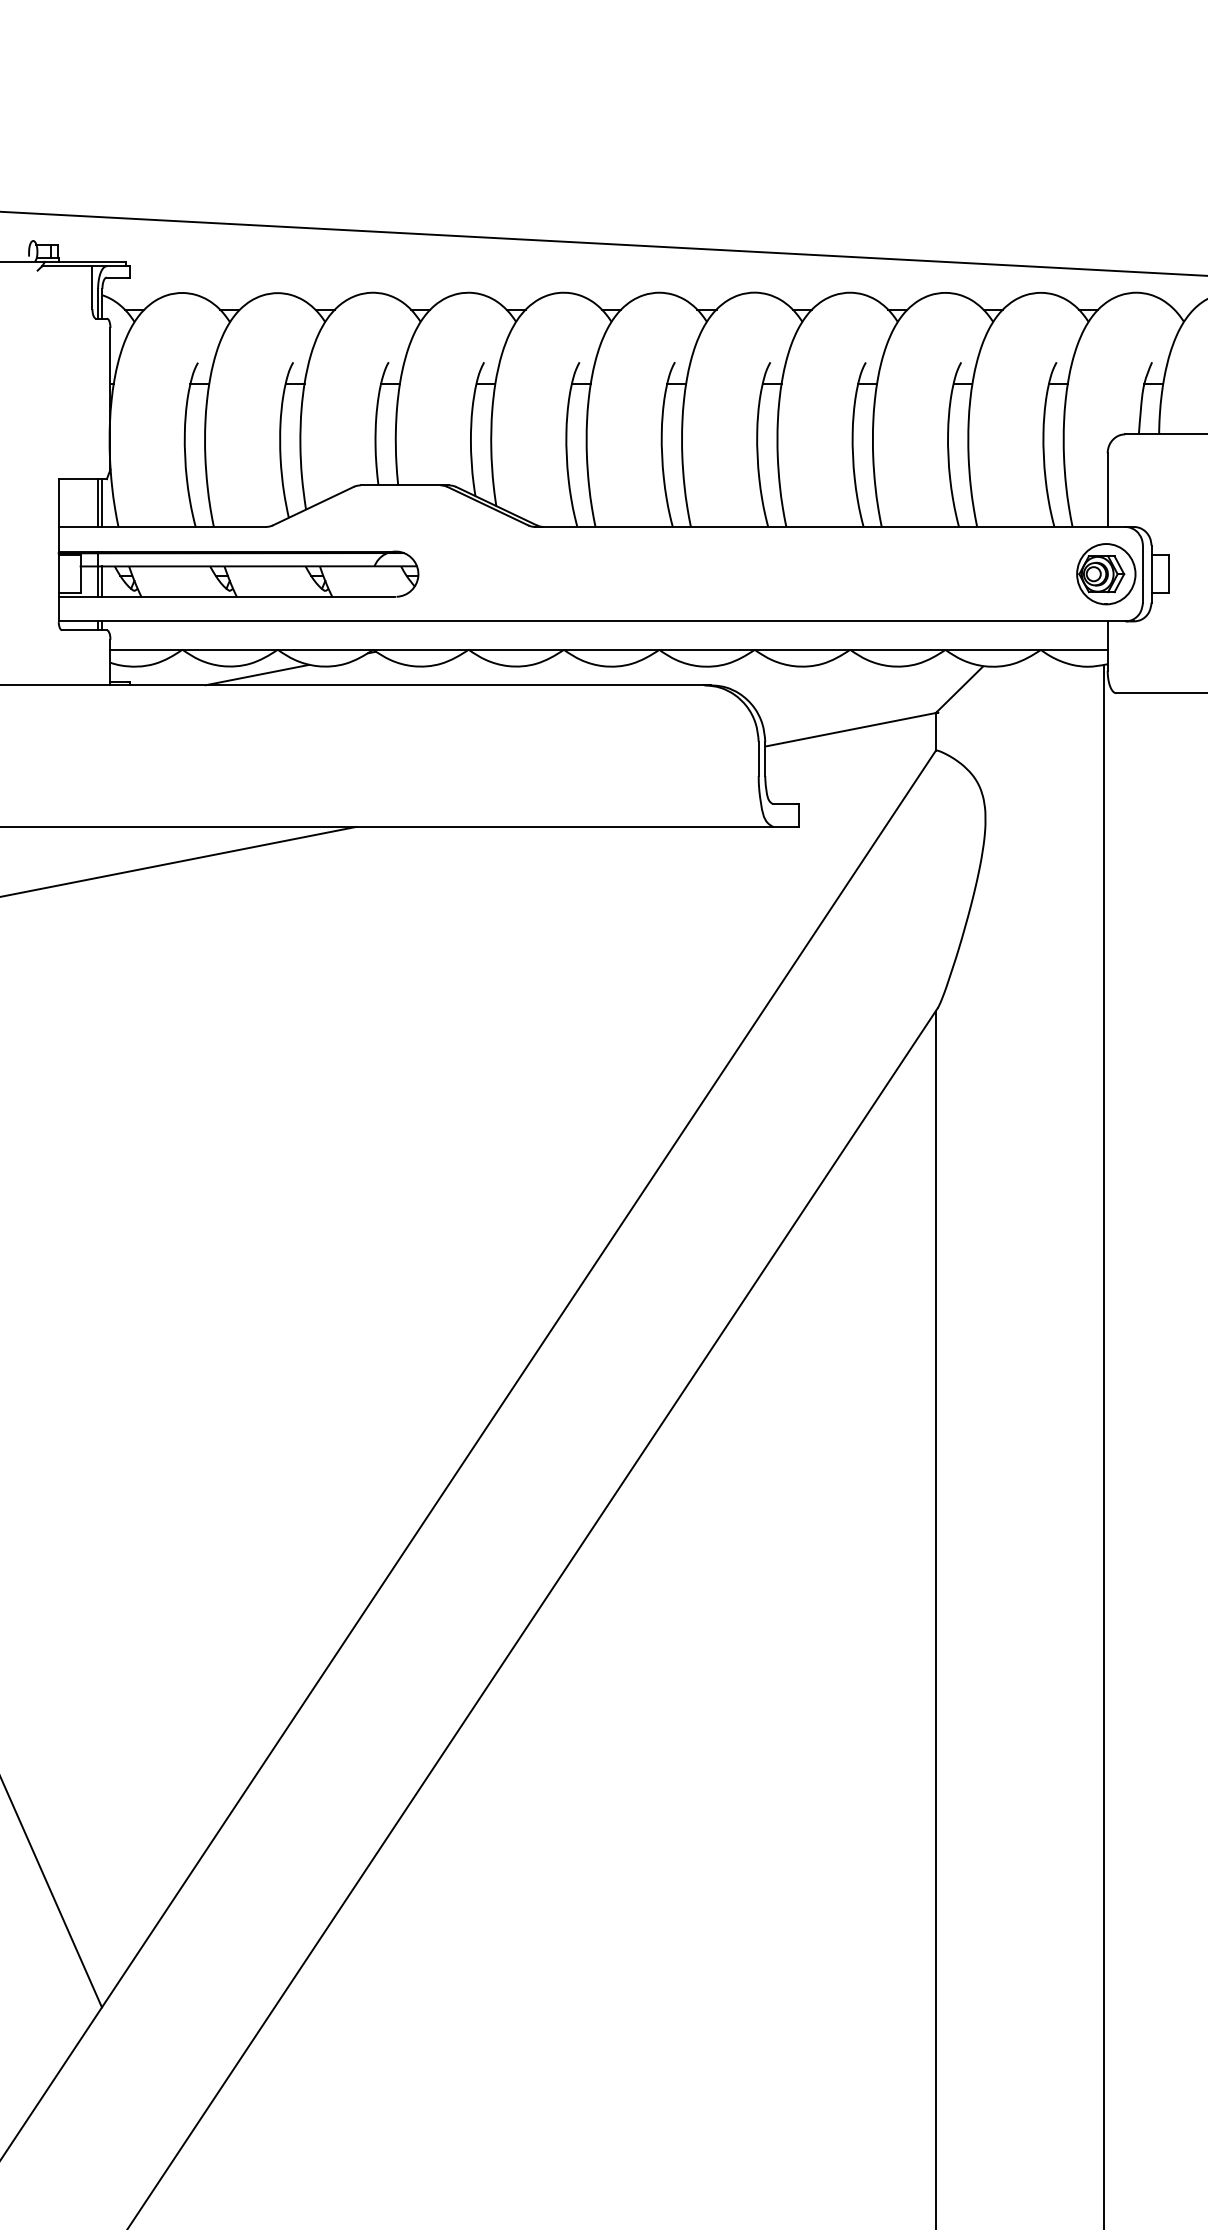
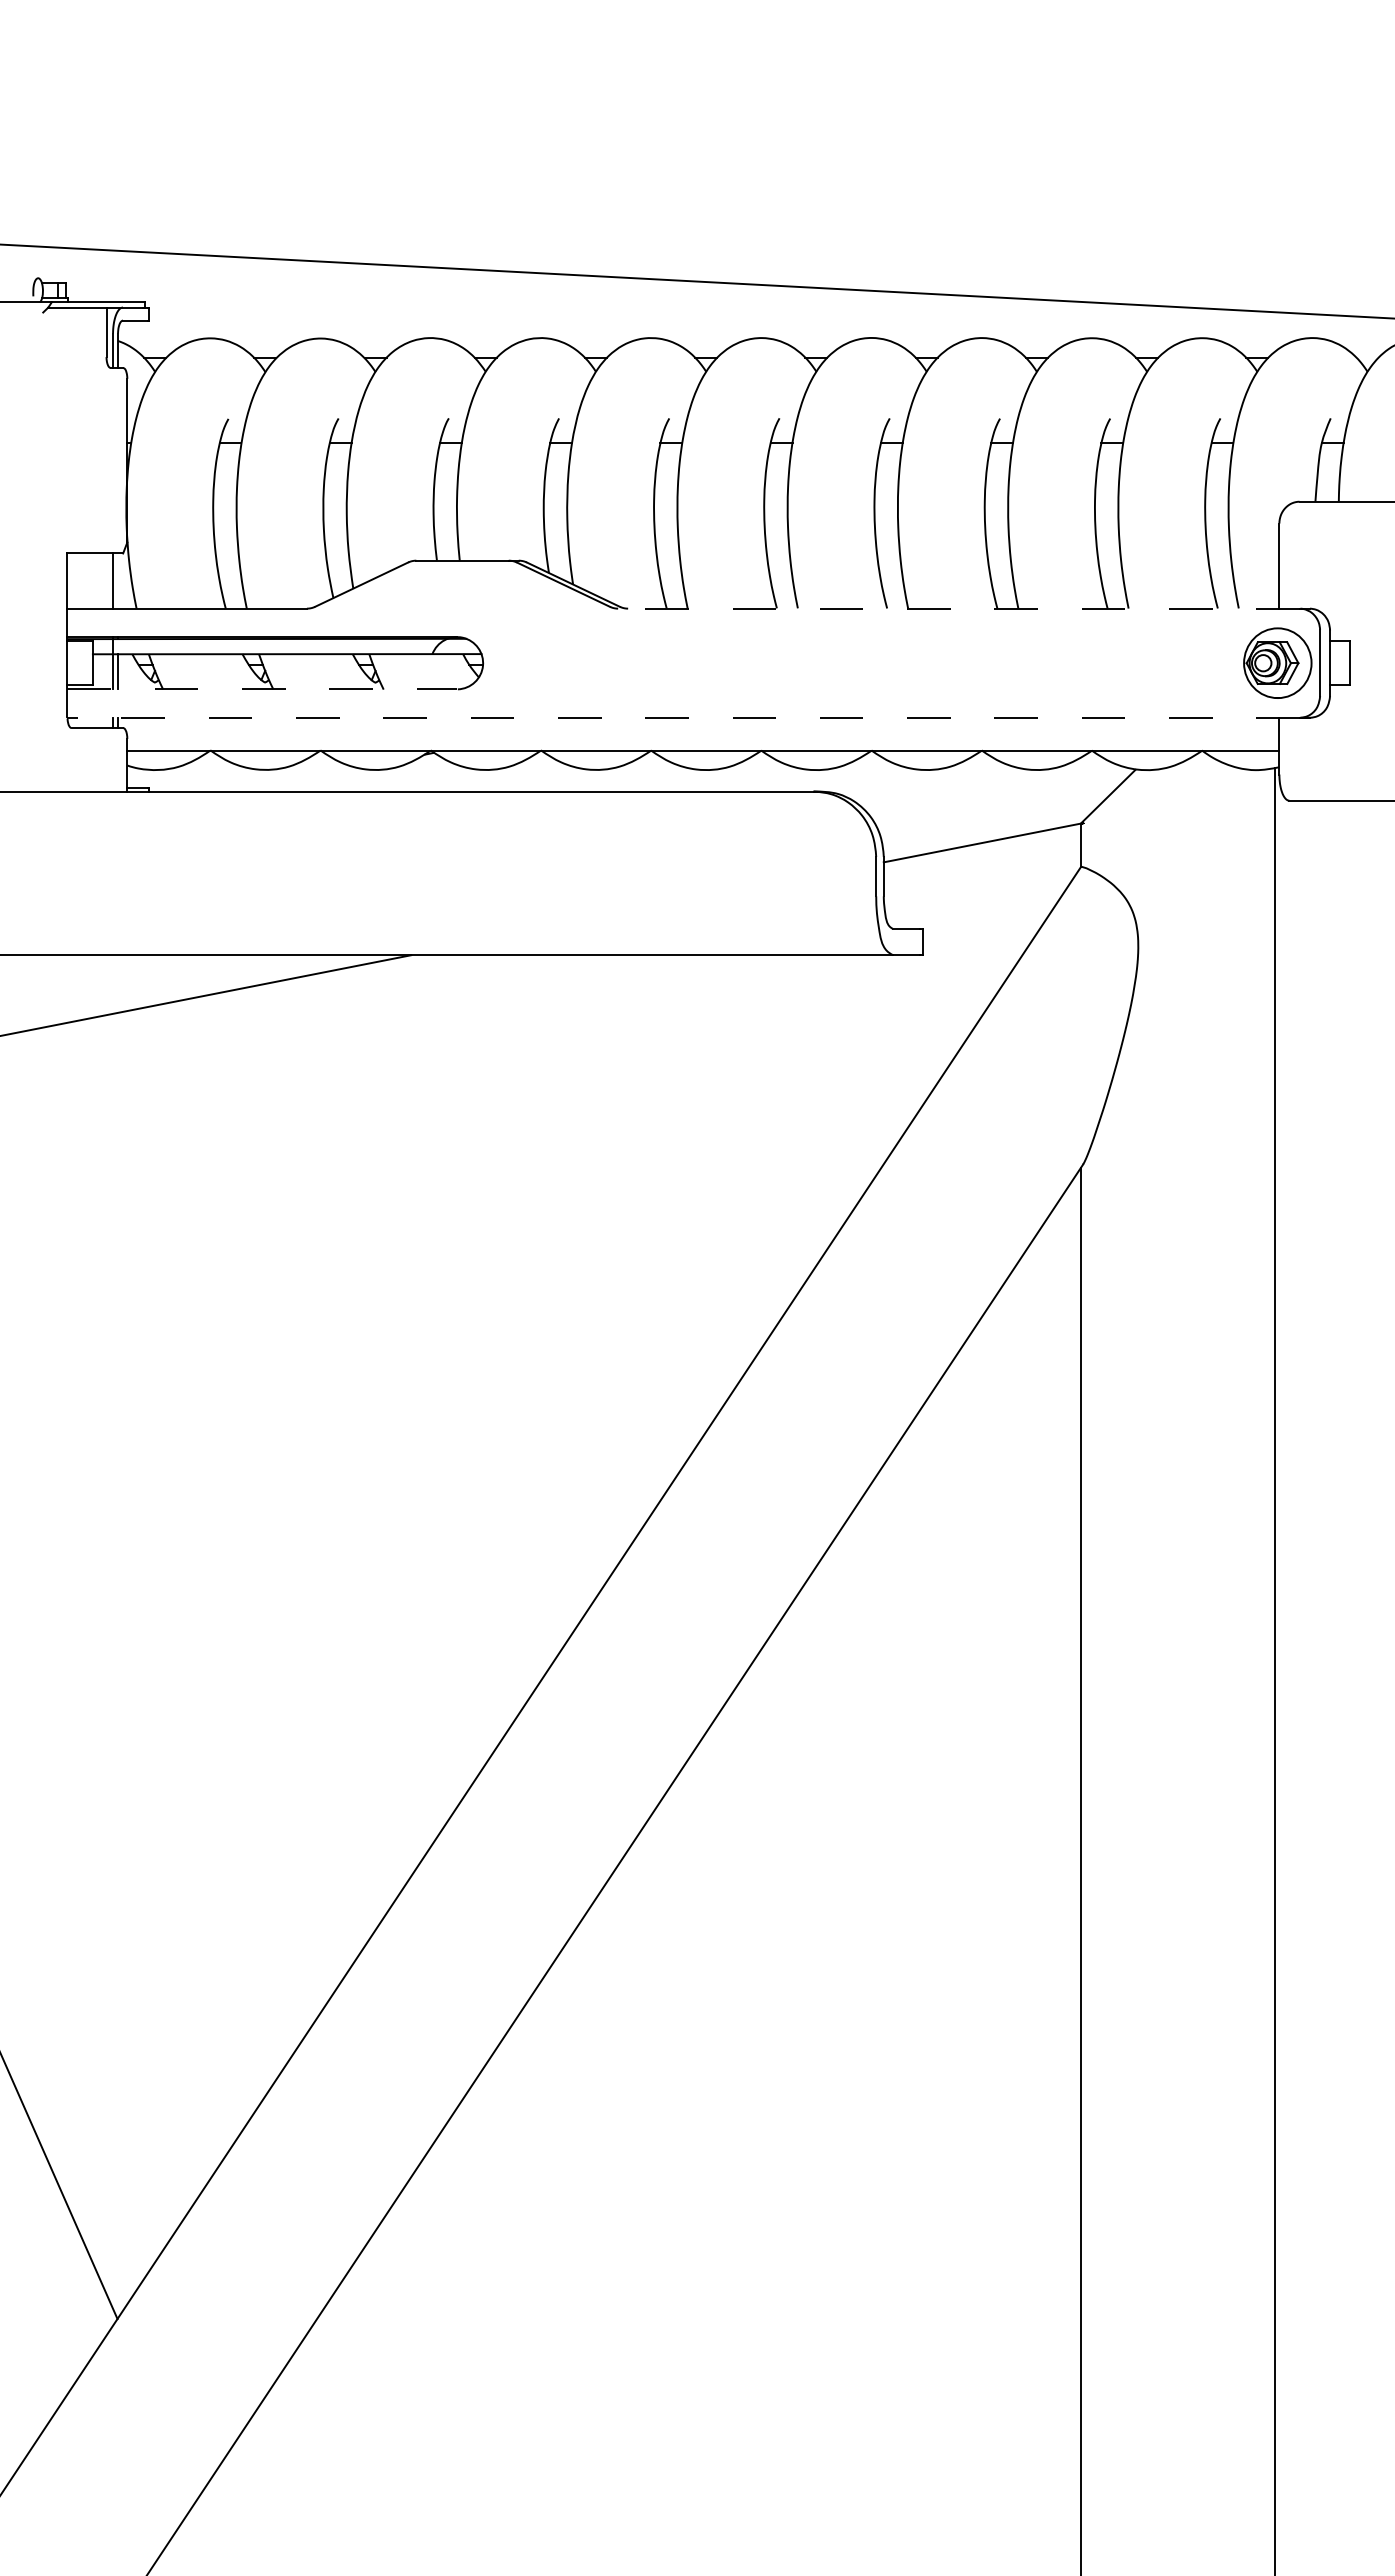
line: (102, 502) -> (118, 580), removed
line: (830, 526) -> (959, 608), solid -> dashed
line: (227, 596) -> (262, 689), solid -> dashed
line: (591, 621) -> (683, 717), solid -> dashed
line: (256, 674) -> (296, 779), removed

